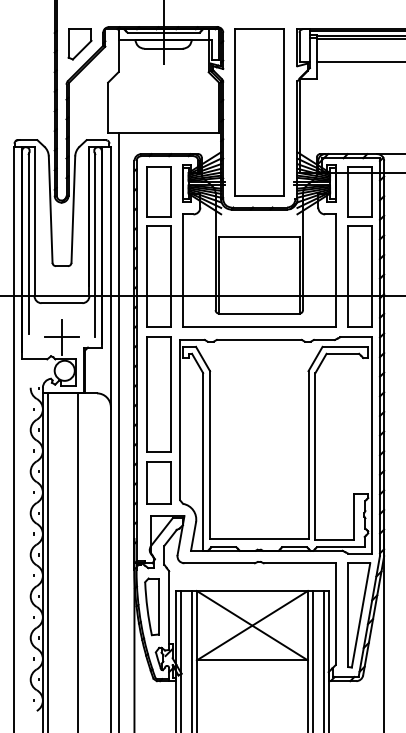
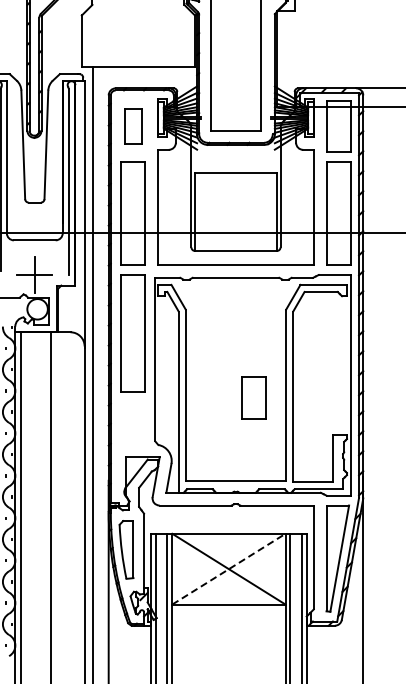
part: (158, 191) -> (133, 126), size x0.7
part: (158, 482) -> (253, 397), moved
line: (252, 625) -> (229, 568), solid -> dashed

